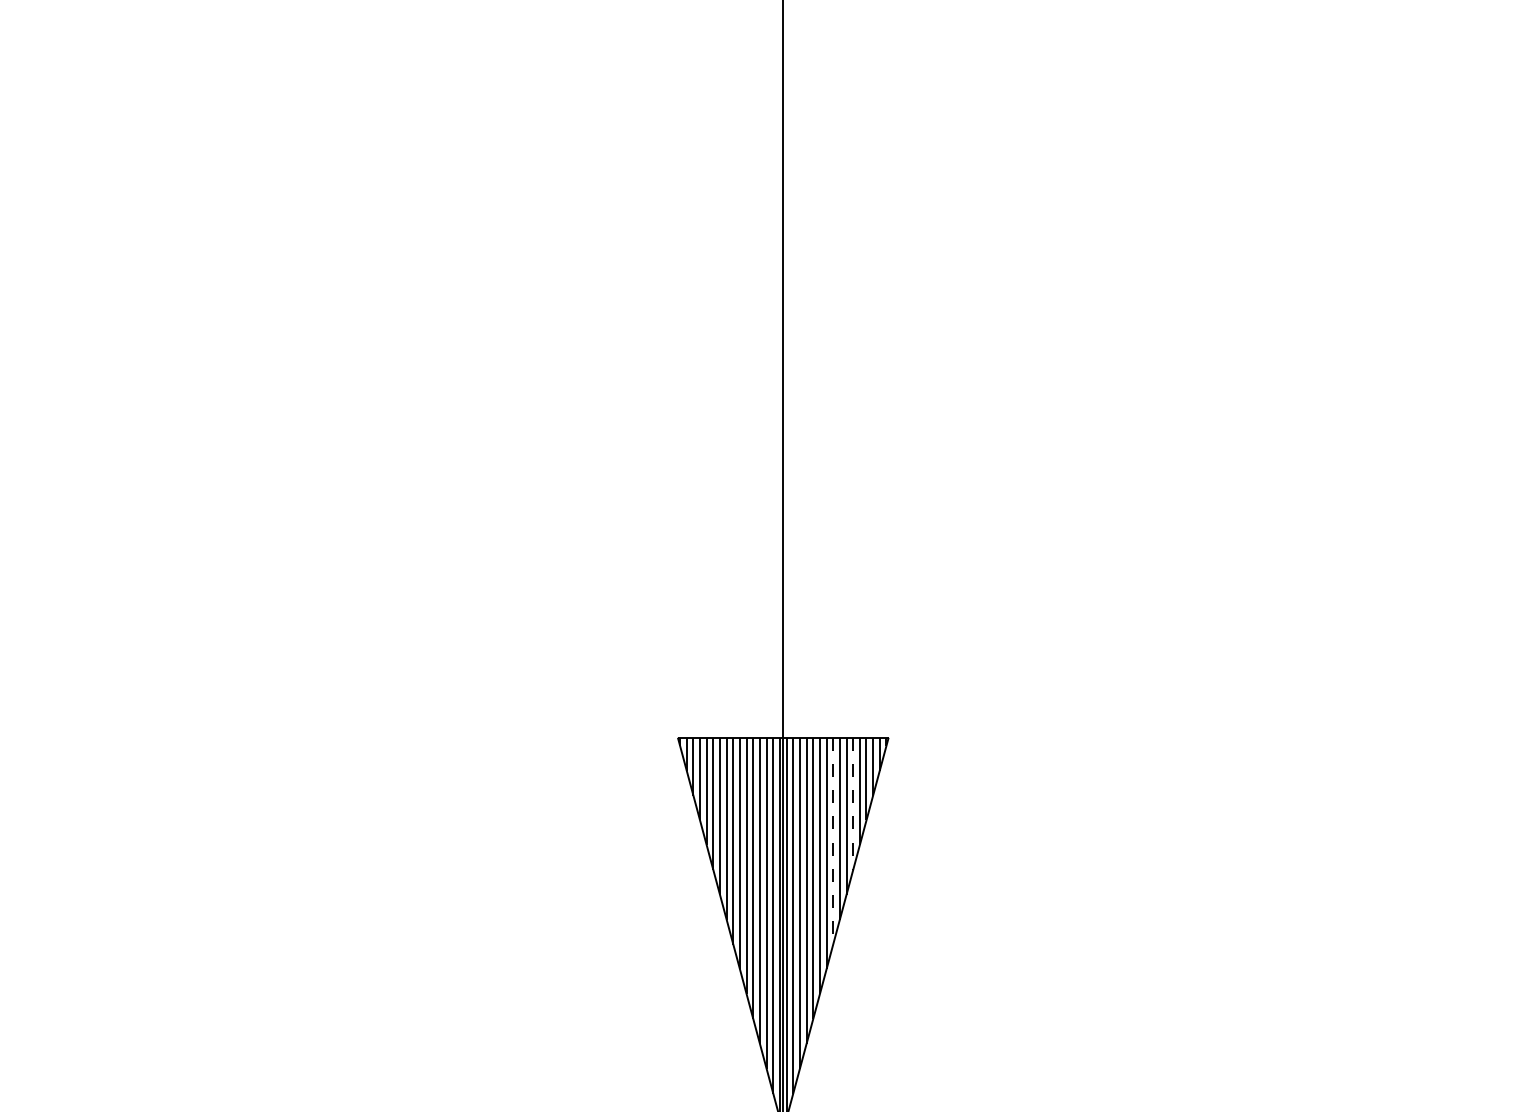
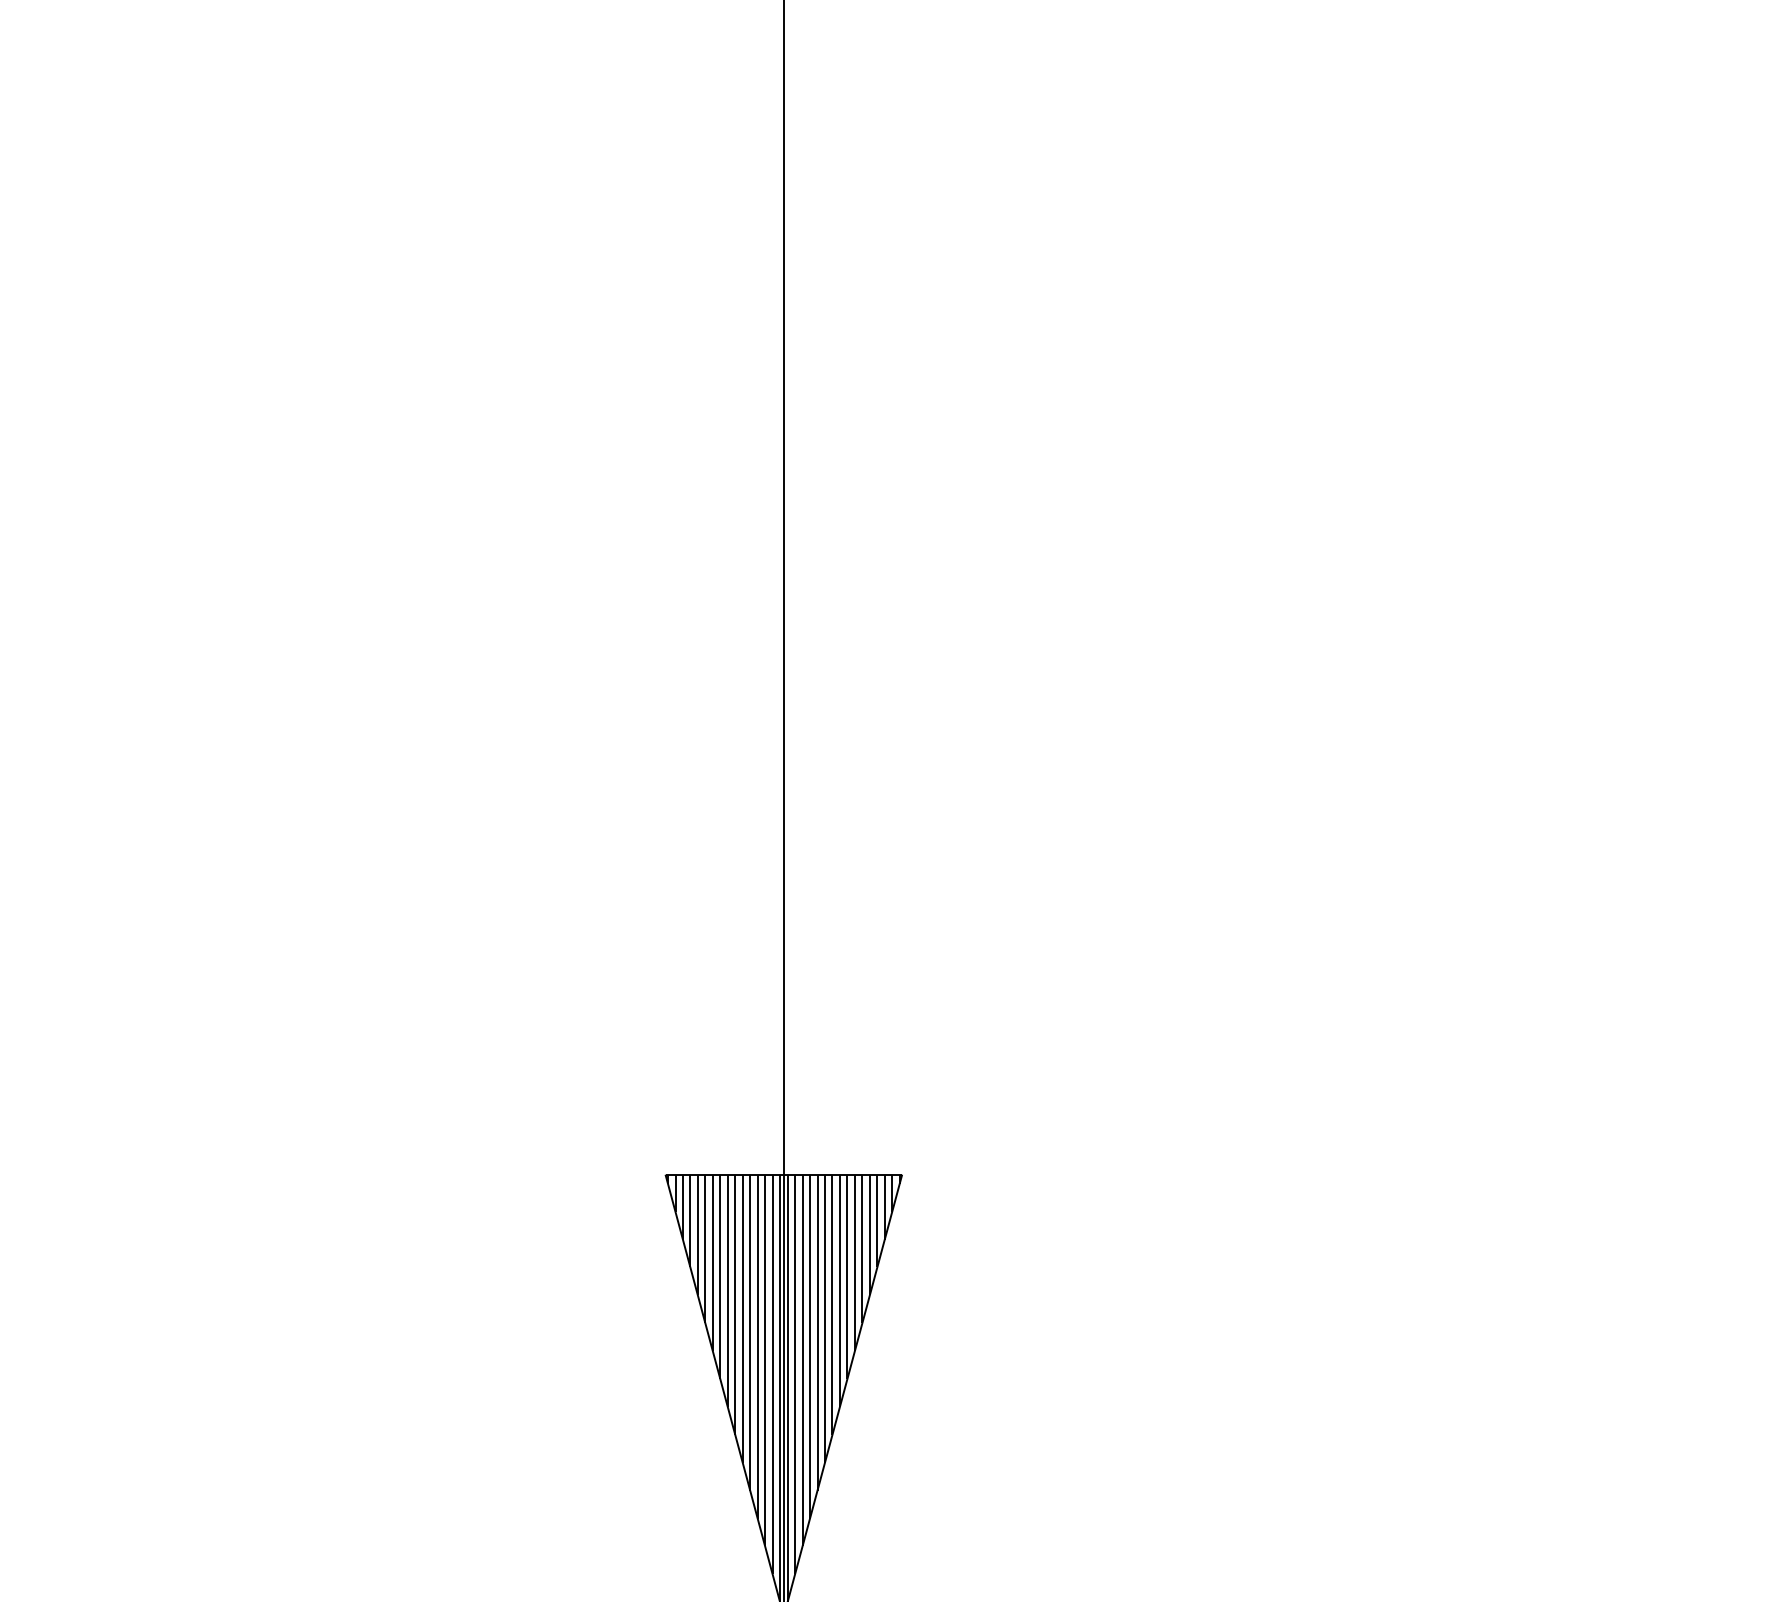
line: (853, 804) -> (862, 1249), dashed -> solid
line: (832, 841) -> (839, 1291), dashed -> solid

